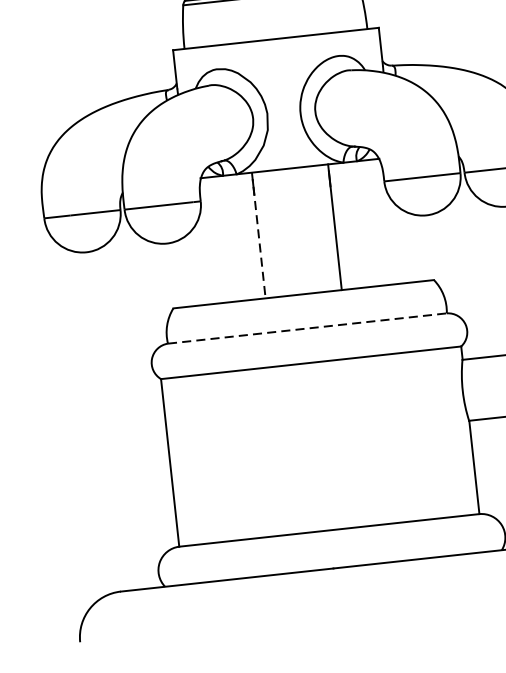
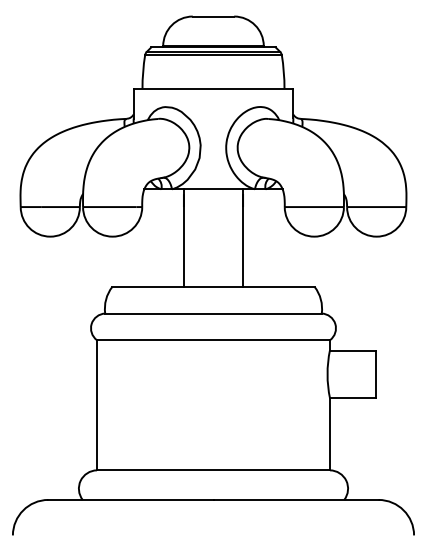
line: (258, 236) -> (183, 238), dashed -> solid
line: (307, 328) -> (213, 313), dashed -> solid

